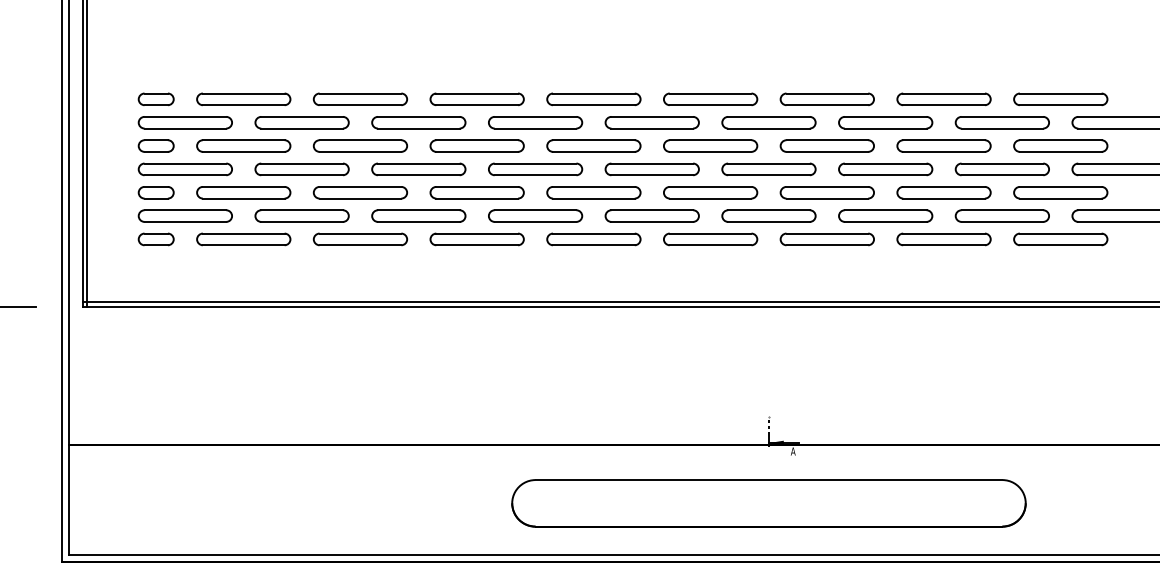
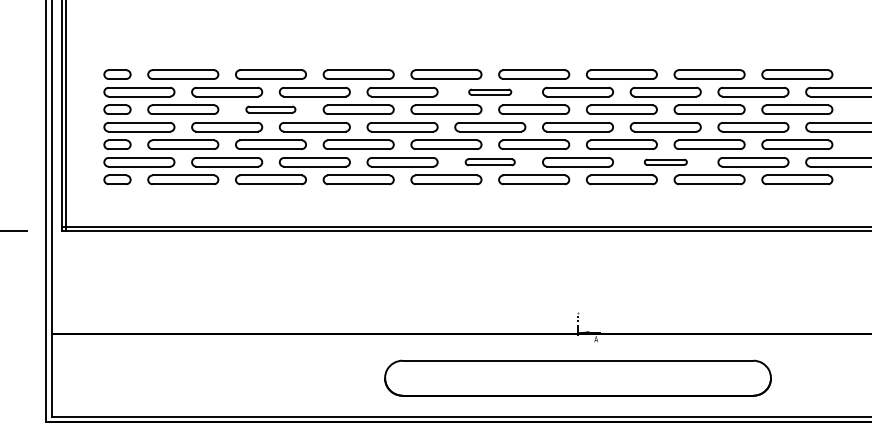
part: (651, 122) -> (489, 91), size x0.6
part: (359, 145) -> (270, 109), size x0.7
part: (651, 215) -> (489, 161), size x0.7
part: (885, 215) -> (665, 161), size x0.6

